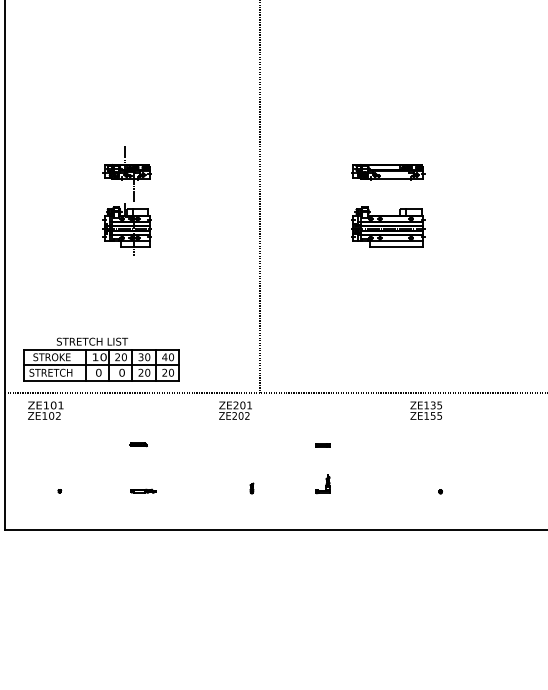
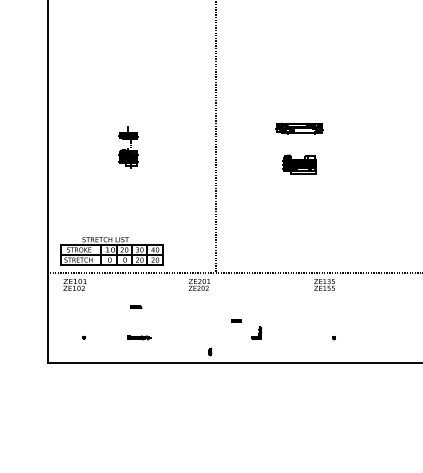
part: (127, 201) -> (128, 147), size x0.6
part: (388, 226) -> (299, 164), size x0.7
part: (322, 445) -> (236, 320), moved
part: (252, 487) -> (210, 351), moved
part: (142, 490) -> (138, 337), size x1.4

